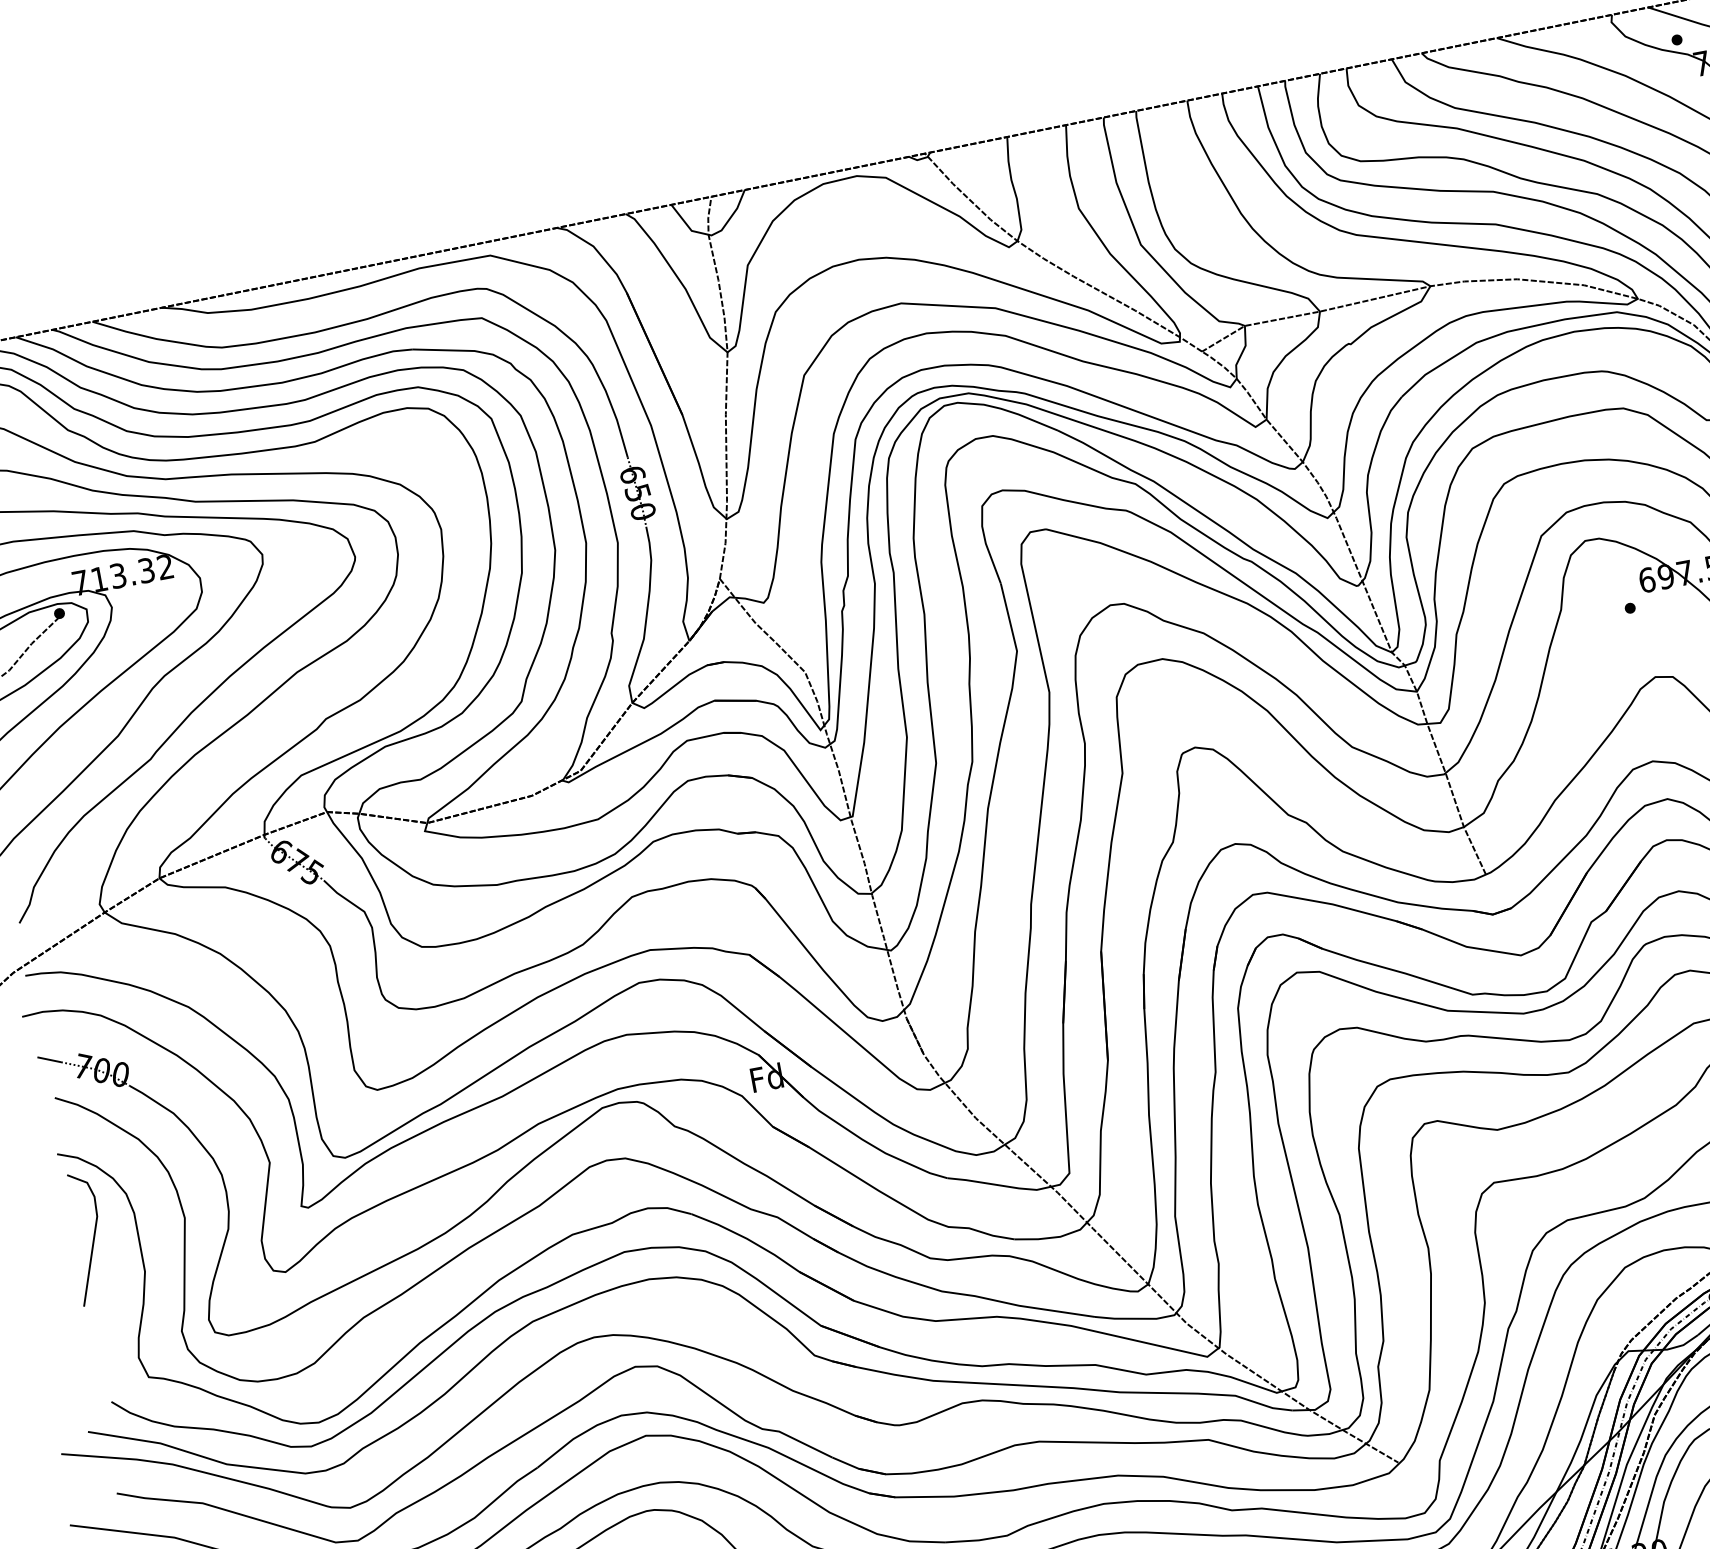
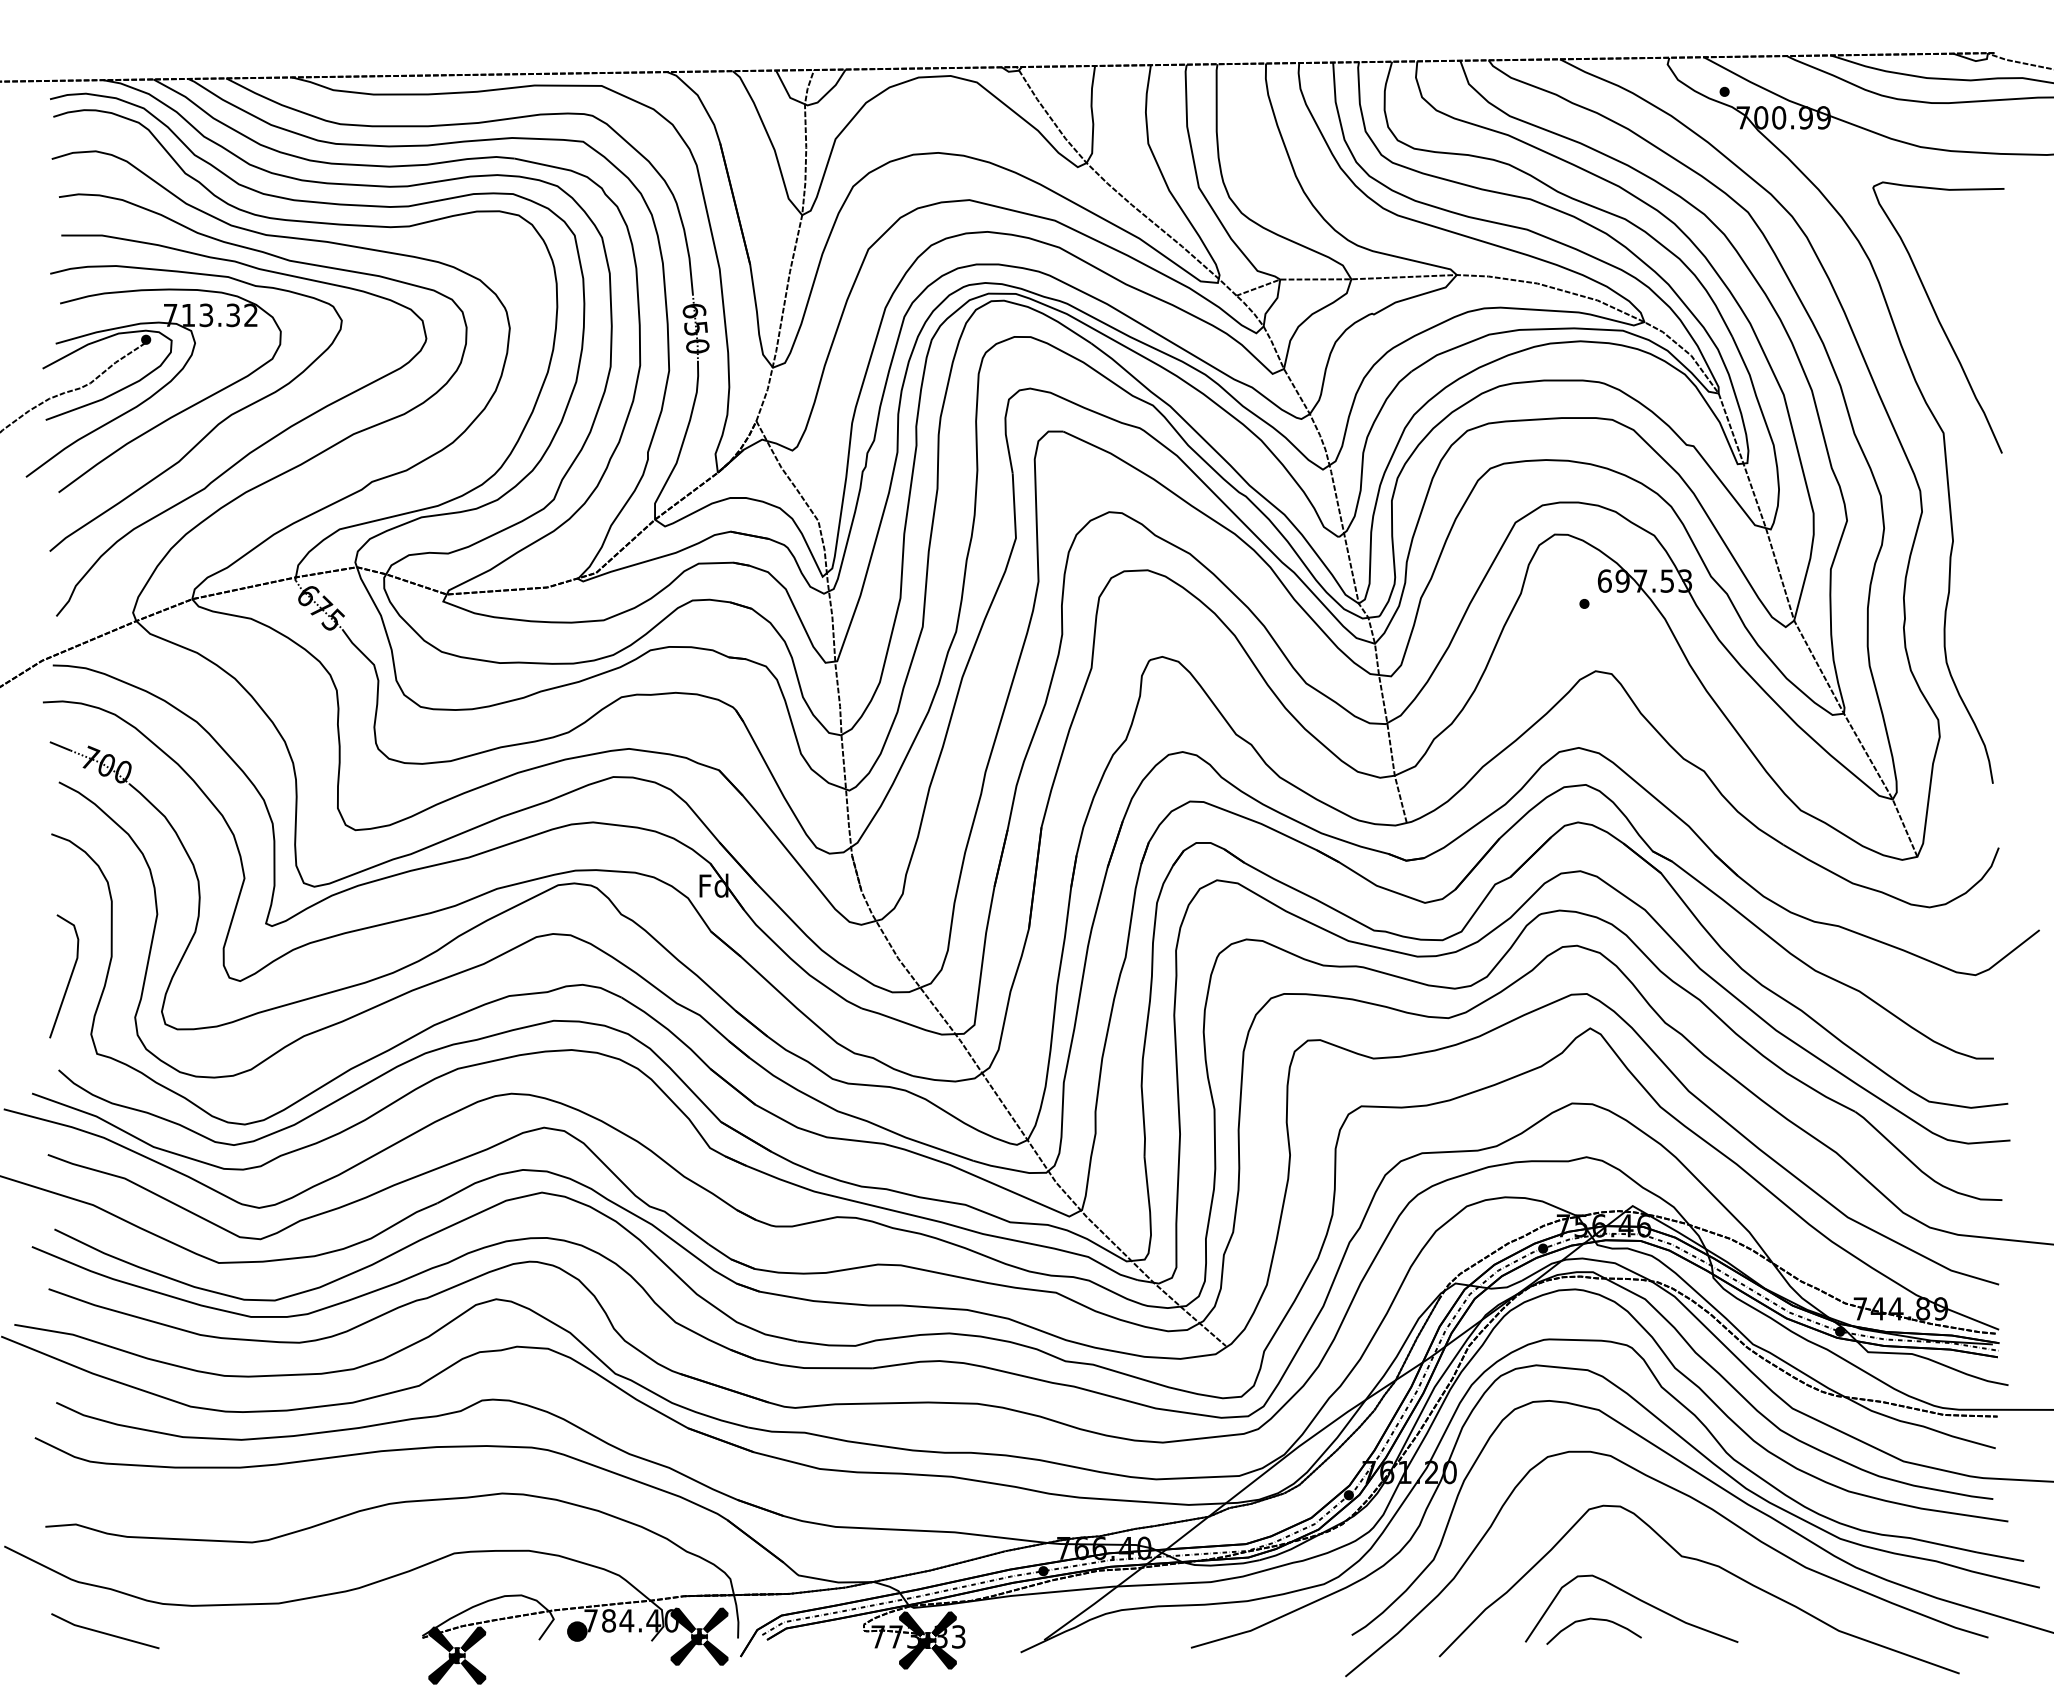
line: (92, 1238) -> (69, 977), moved

